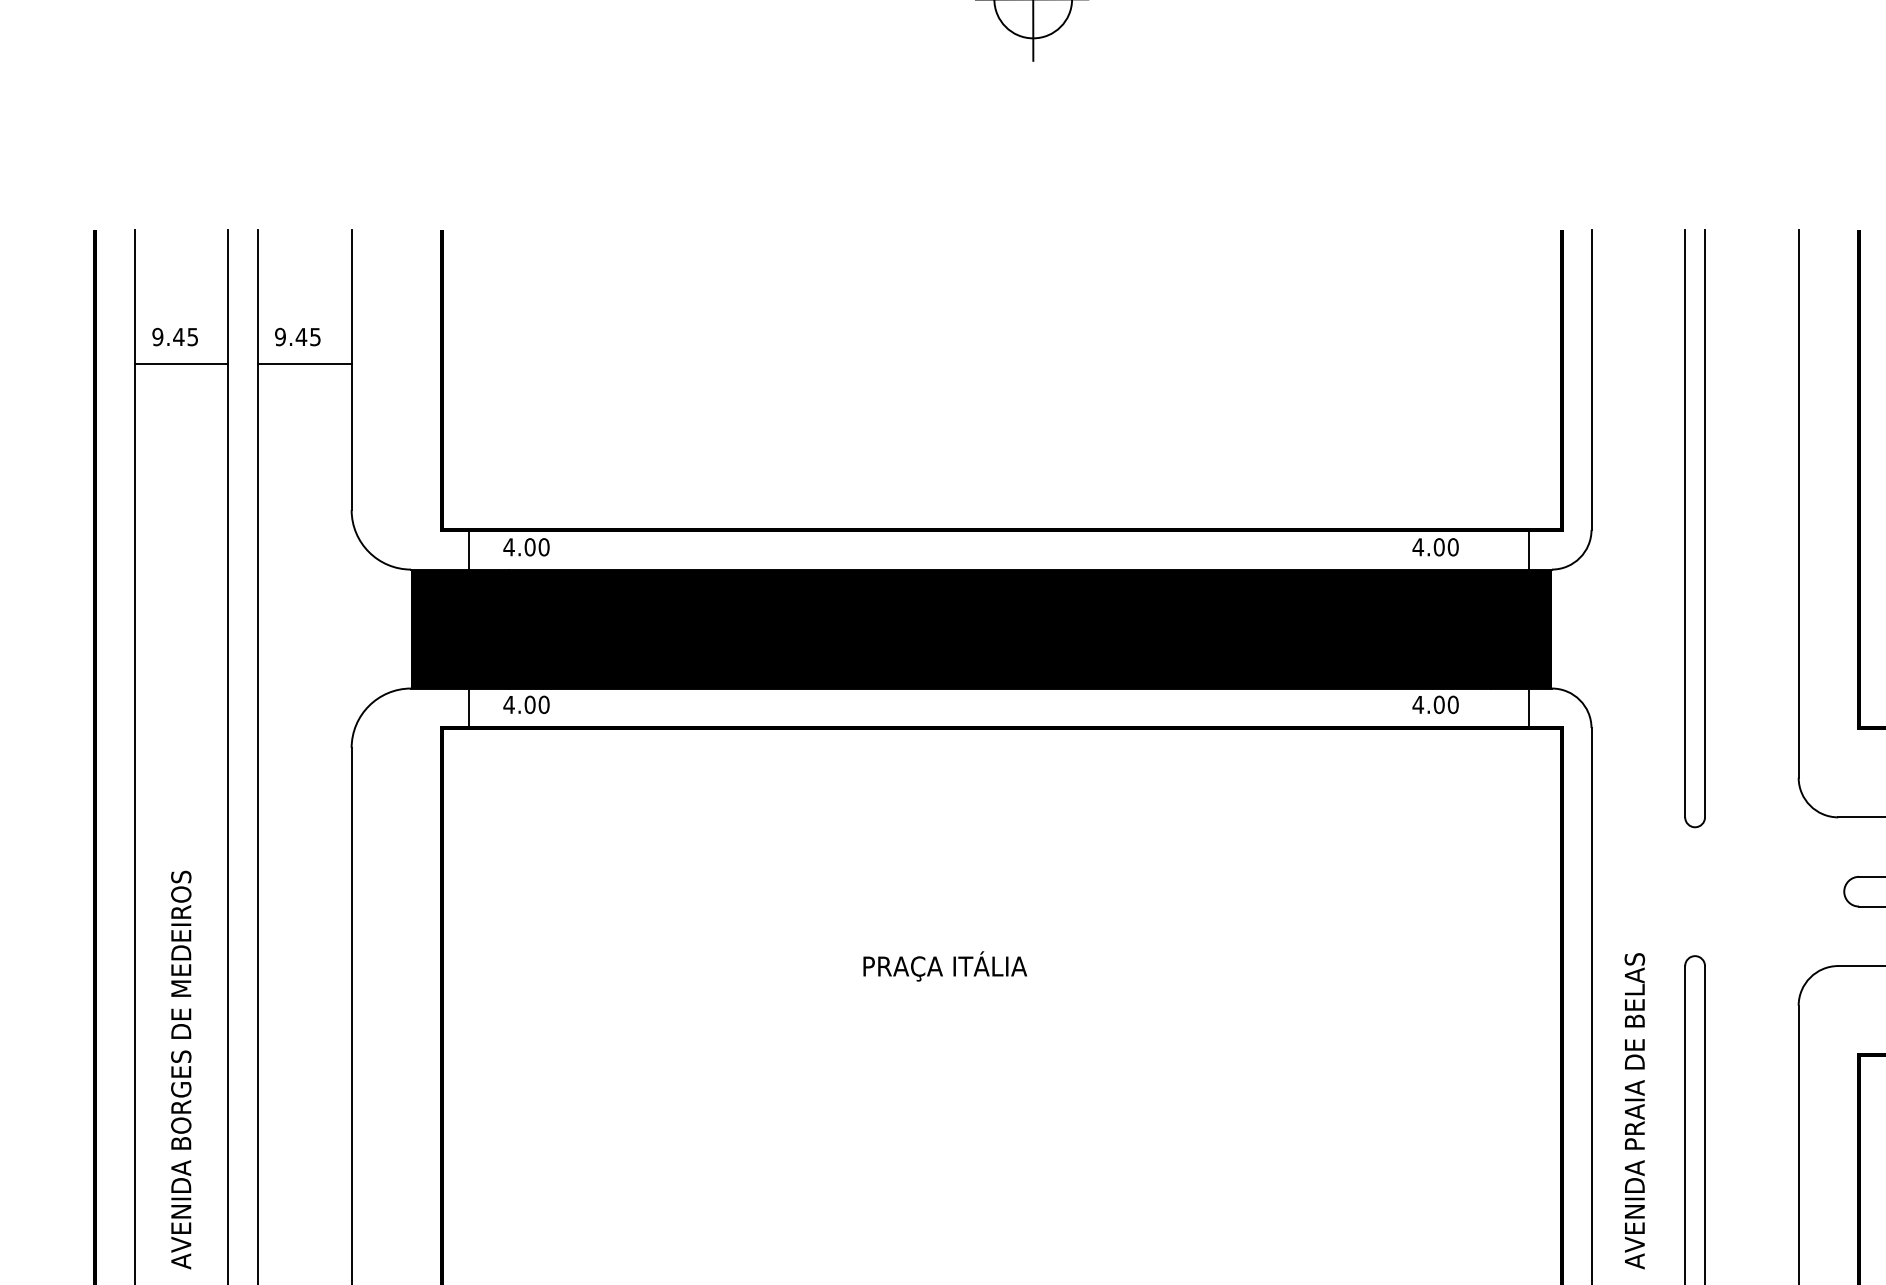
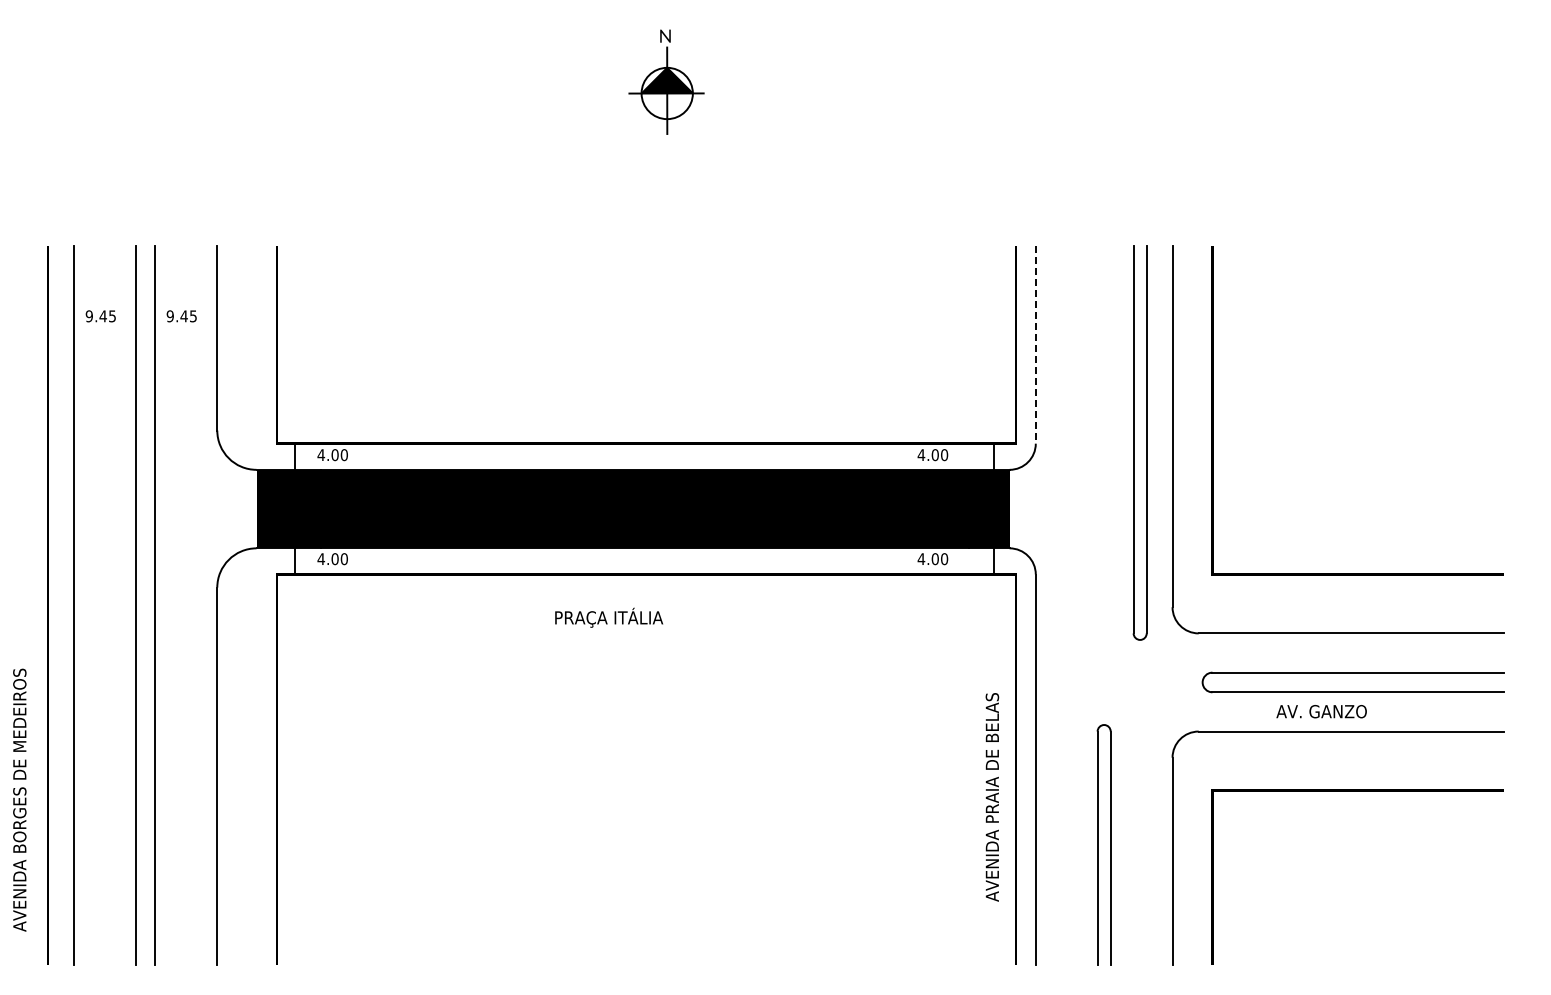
line: (180, 363) -> (104, 333), removed
line: (304, 363) -> (186, 333), removed
line: (1591, 381) -> (1035, 345), solid -> dashed
part: (1694, 528) -> (1139, 442), moved
text: (945, 965) -> (609, 617), moved
text: (180, 1068) -> (19, 799), moved
text: (1634, 1111) -> (992, 797), moved

